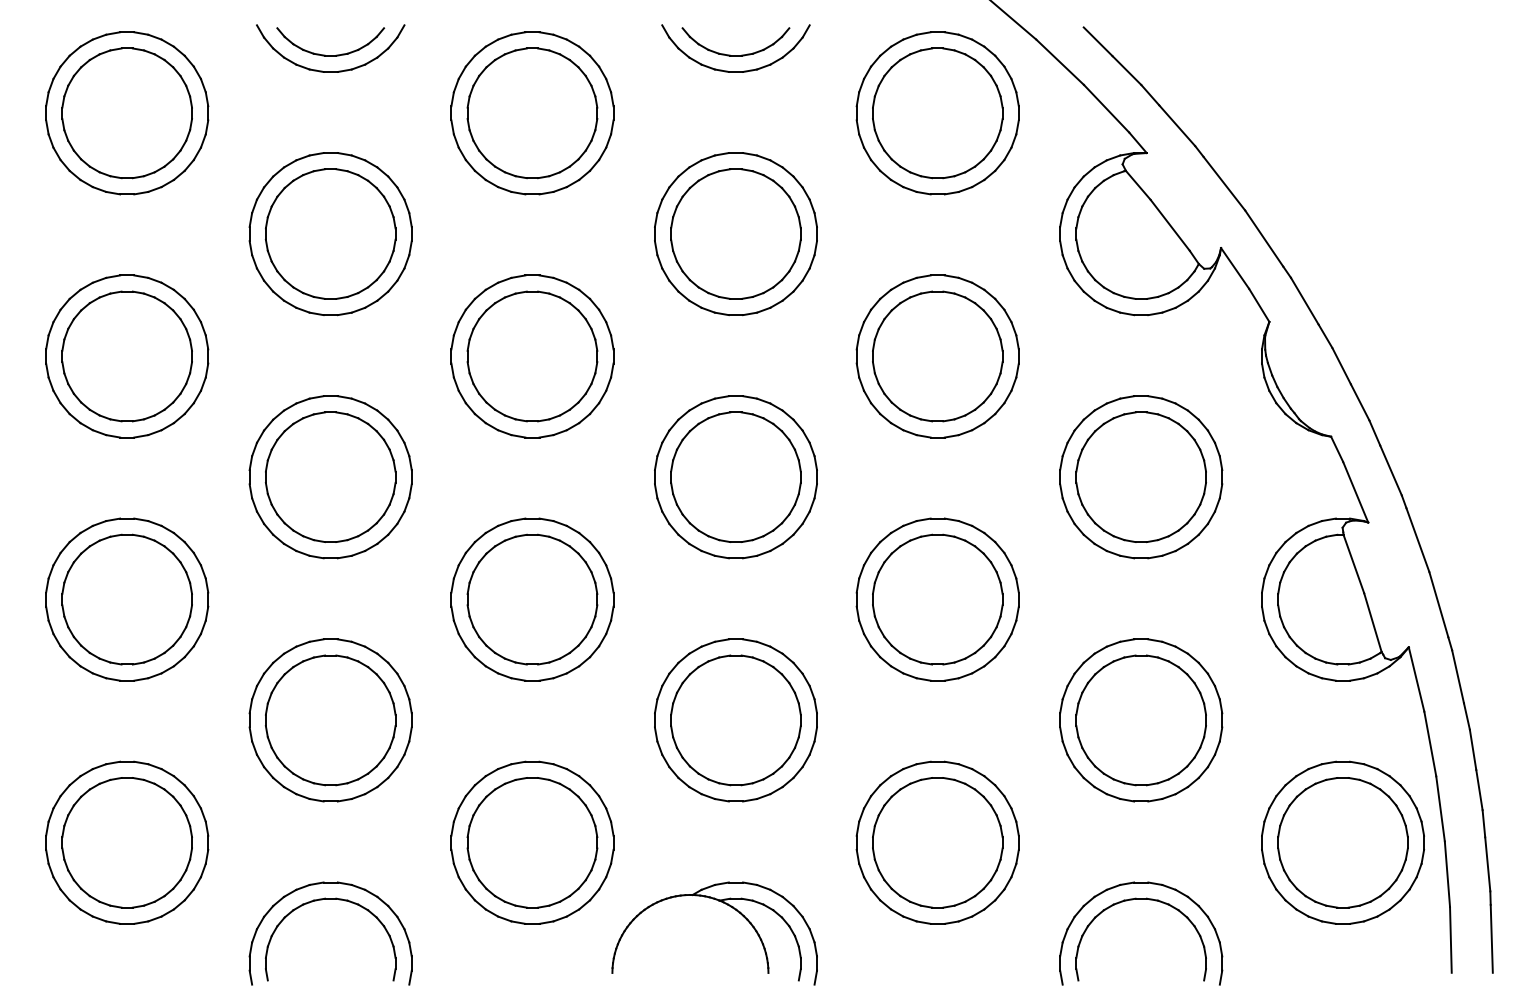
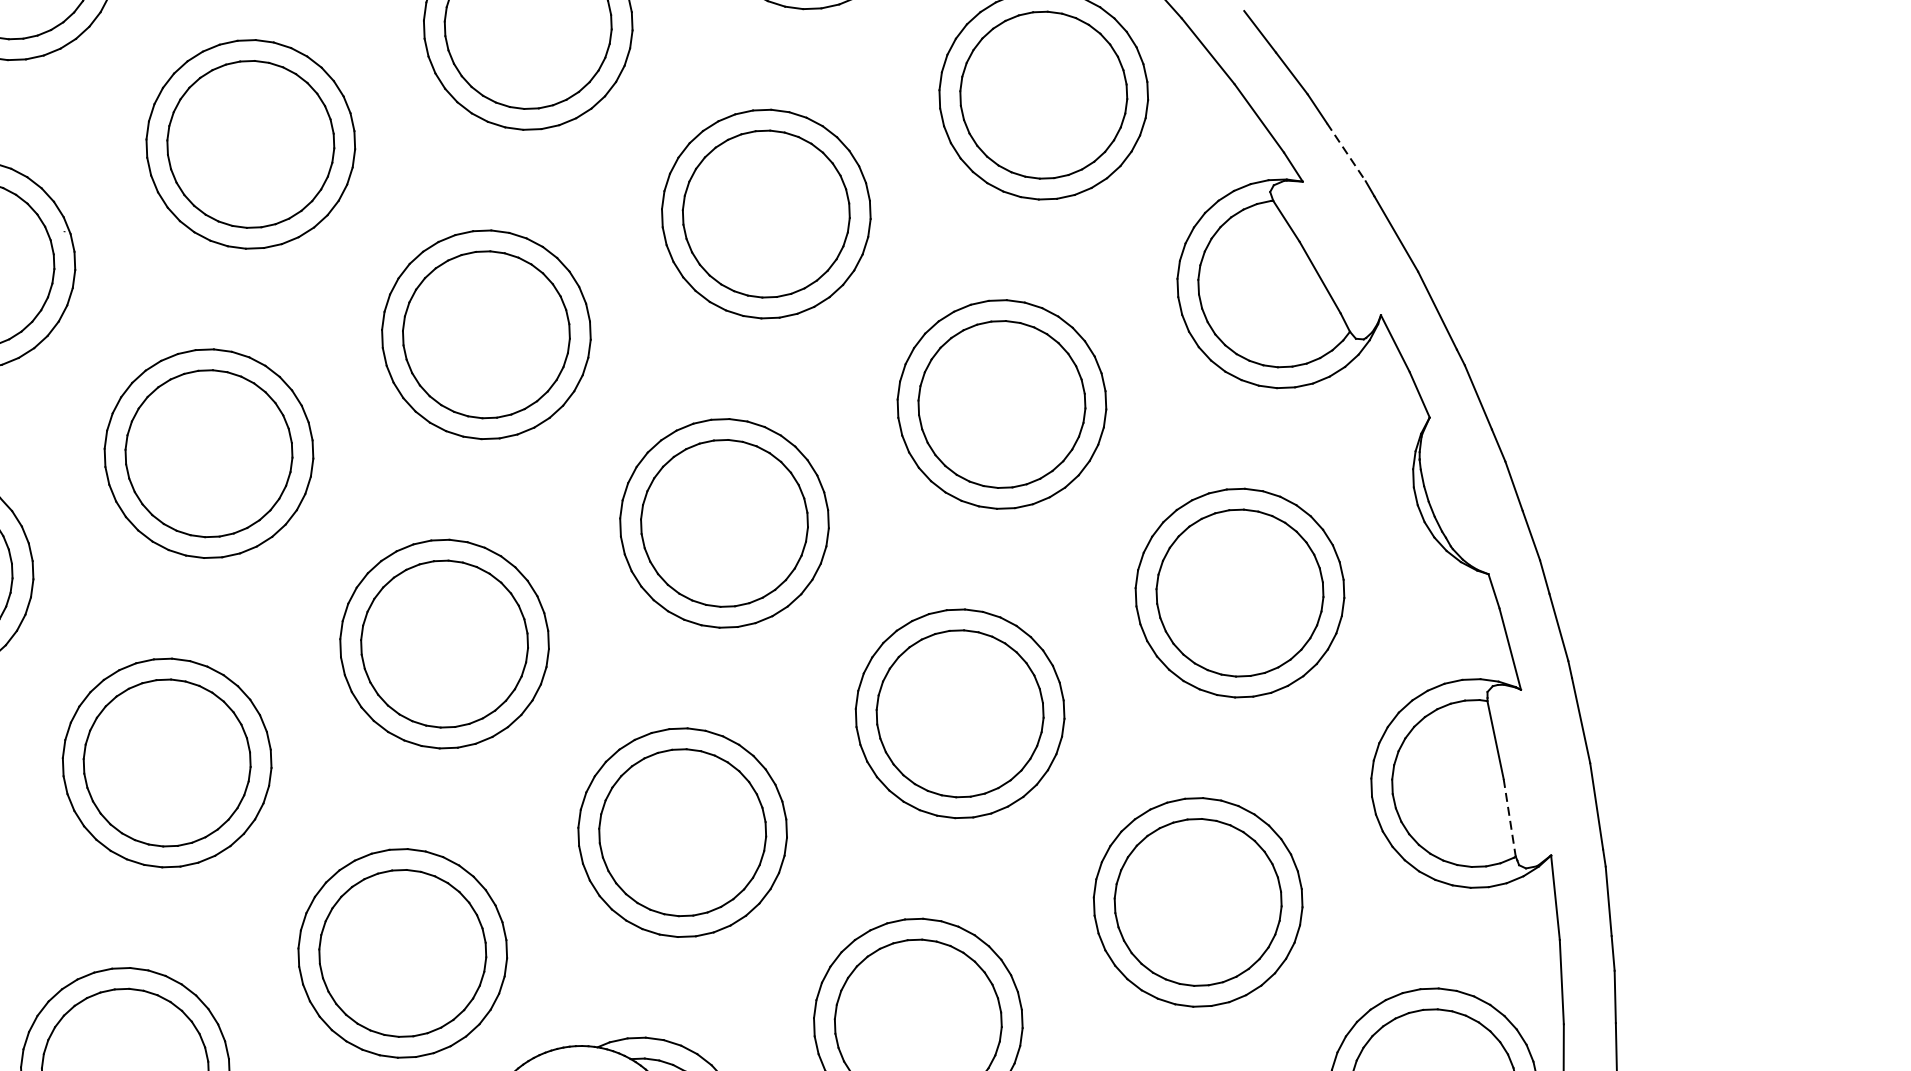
line: (1177, 126) -> (1346, 153), solid -> dashed
line: (1372, 622) -> (1509, 817), solid -> dashed

